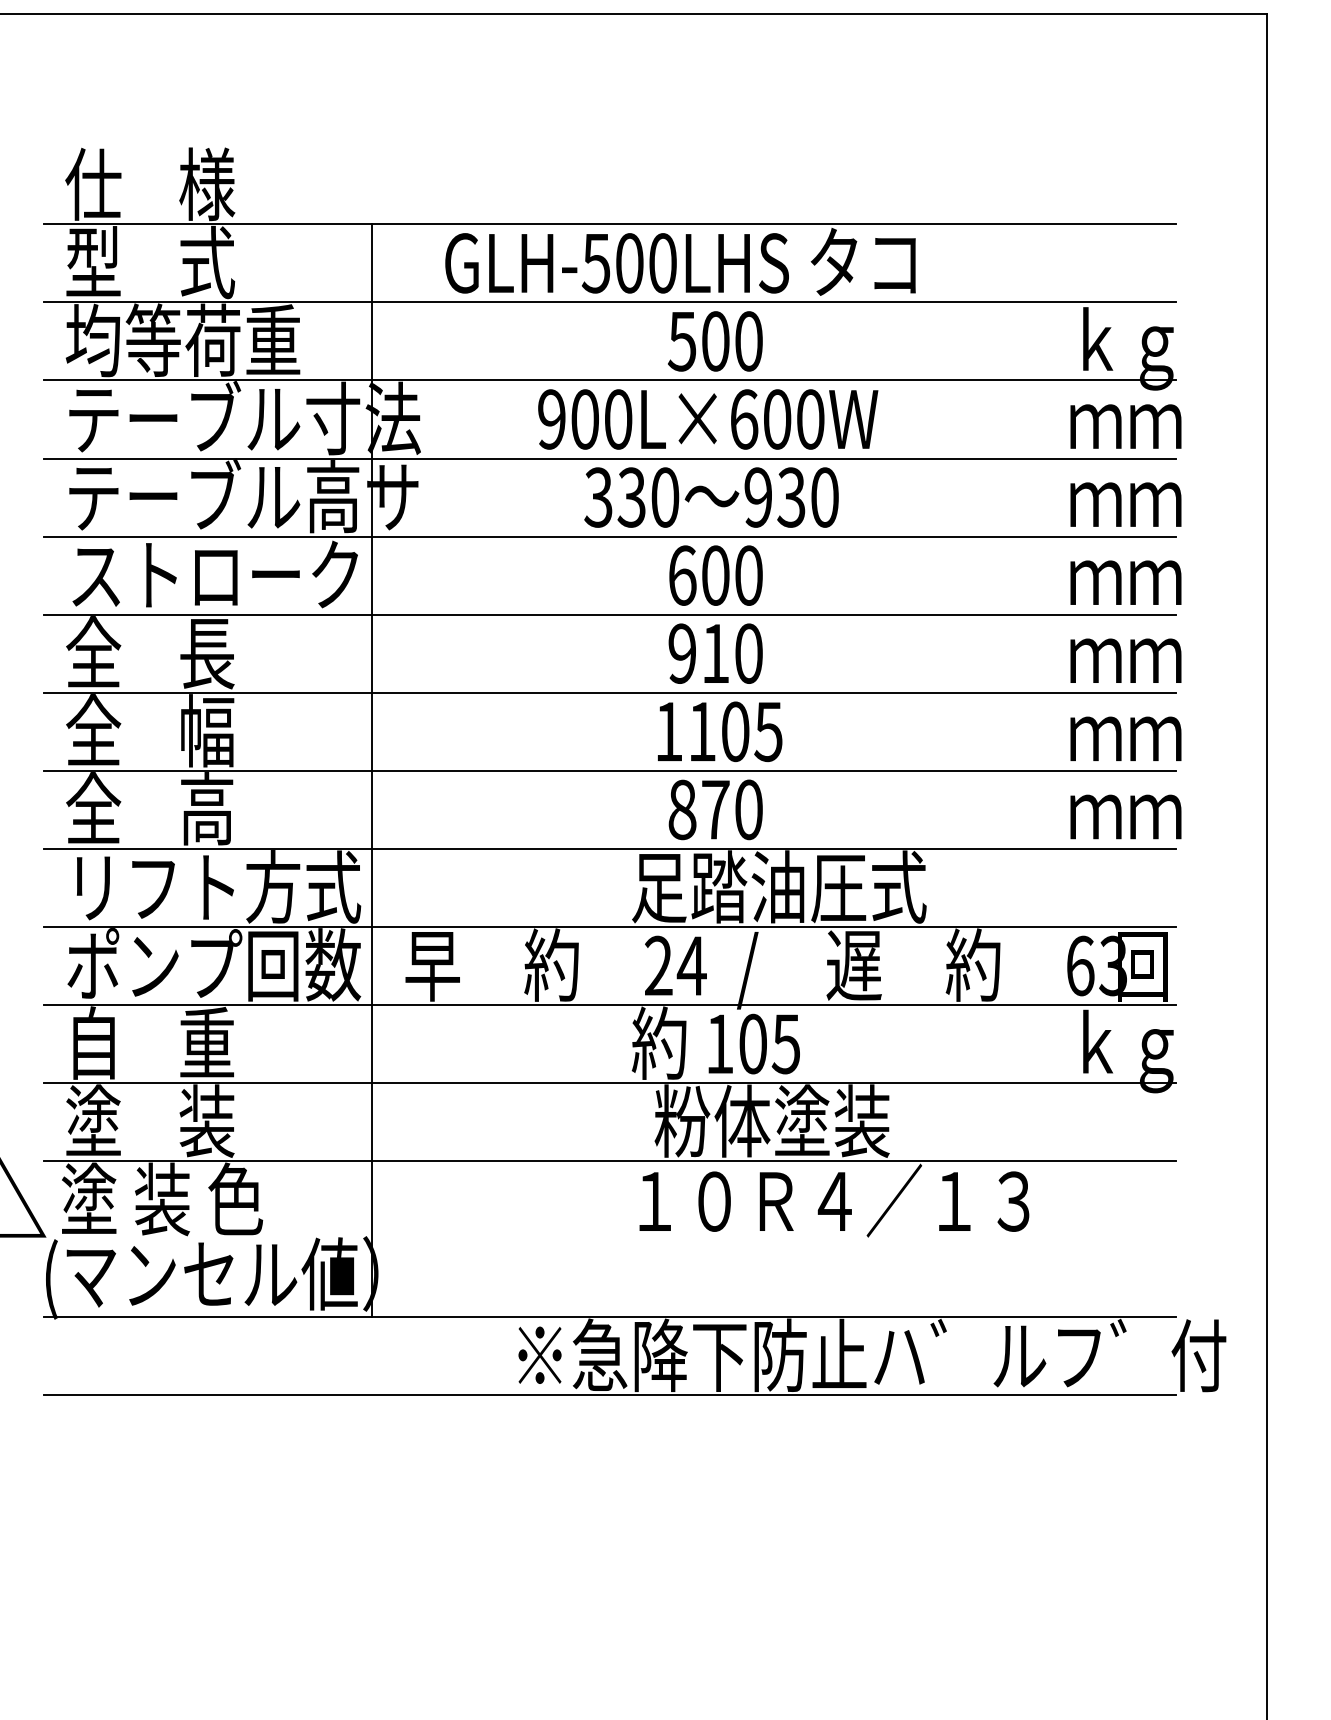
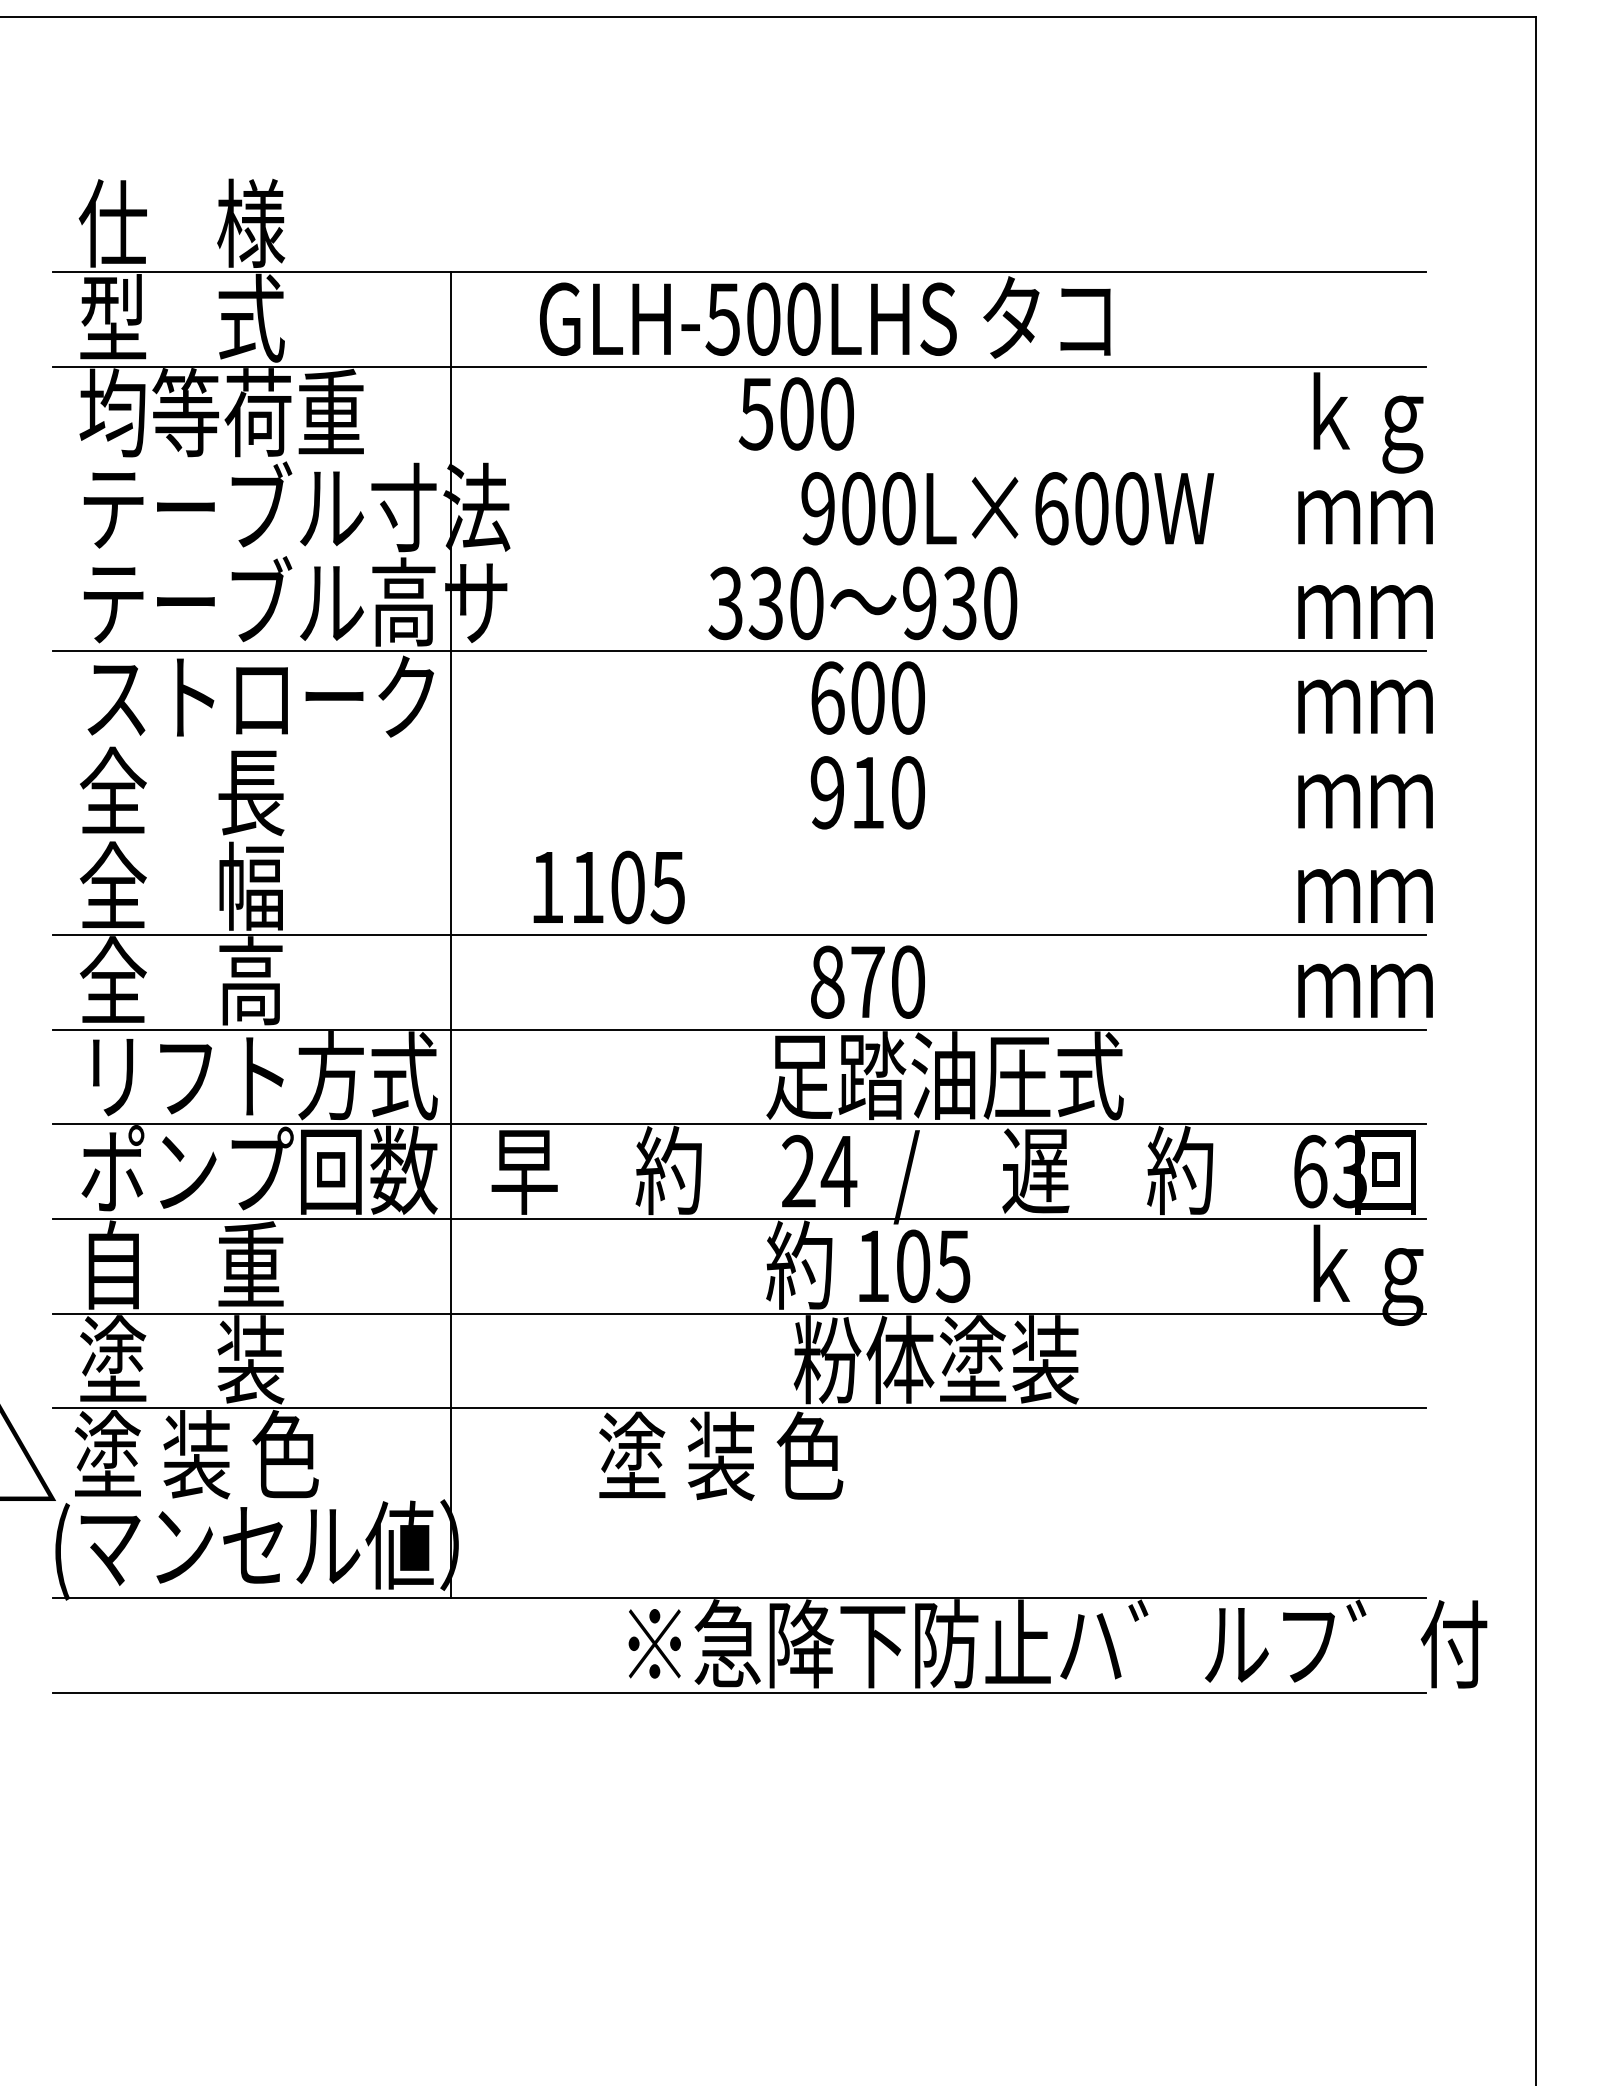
text: (714, 341) -> (795, 413), moved
line: (609, 380) -> (739, 461), removed
text: (707, 419) -> (1007, 508), moved
line: (609, 458) -> (739, 556), removed
line: (609, 614) -> (739, 745), removed
line: (609, 693) -> (739, 840), removed
text: (719, 731) -> (608, 887), moved
text: (761, 1200) -> (923, 1455), １０Ｒ４／１３ -> 塗 装 色

